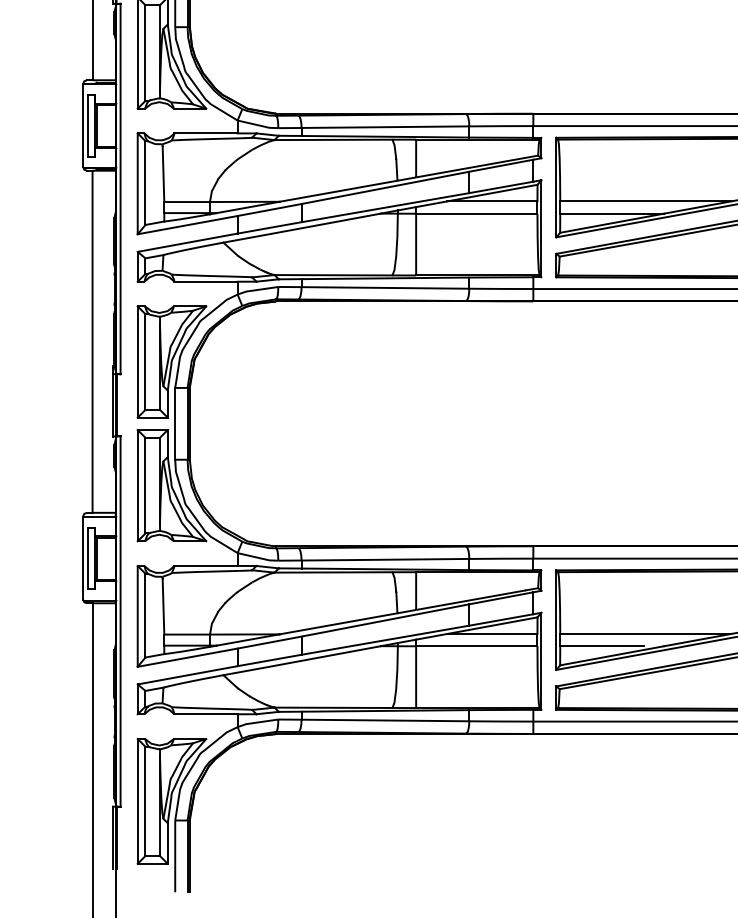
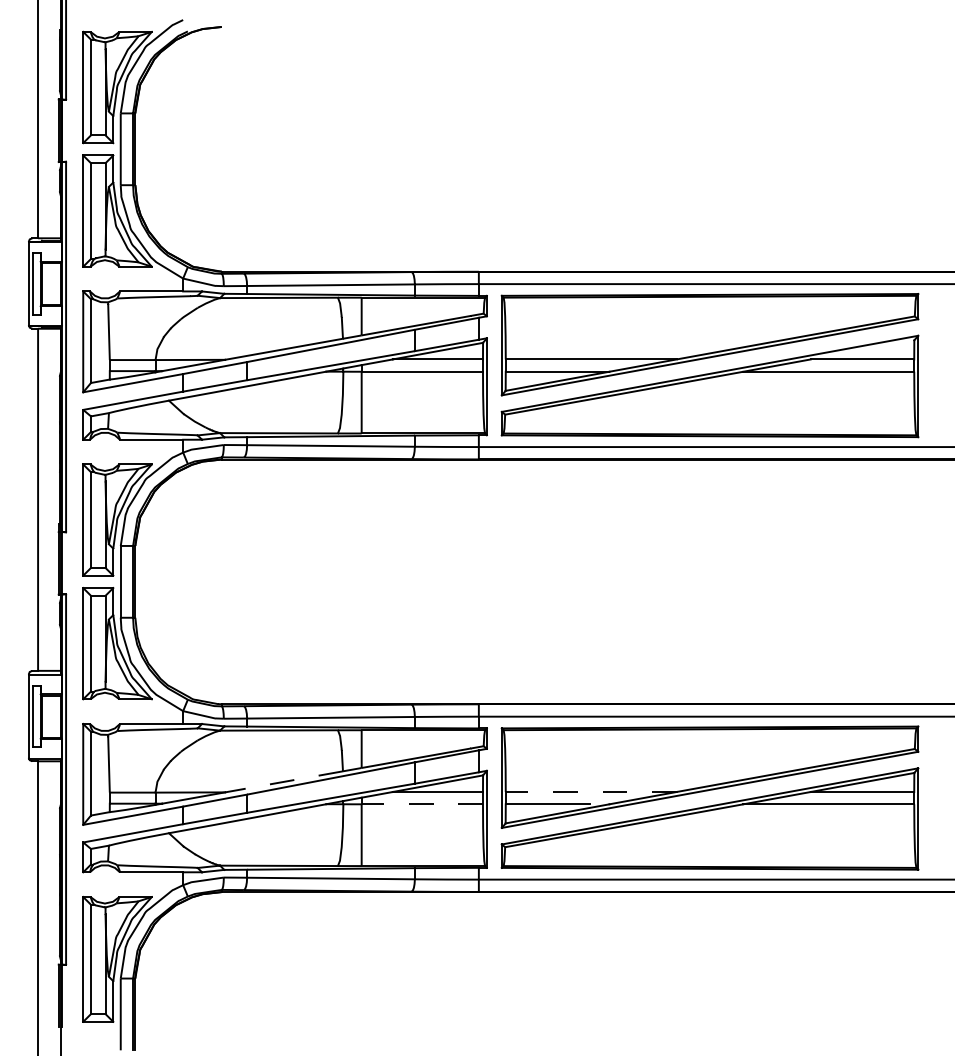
line: (338, 623) -> (284, 781), solid -> dashed
line: (644, 633) -> (590, 791), solid -> dashed
line: (476, 646) -> (422, 804), solid -> dashed

